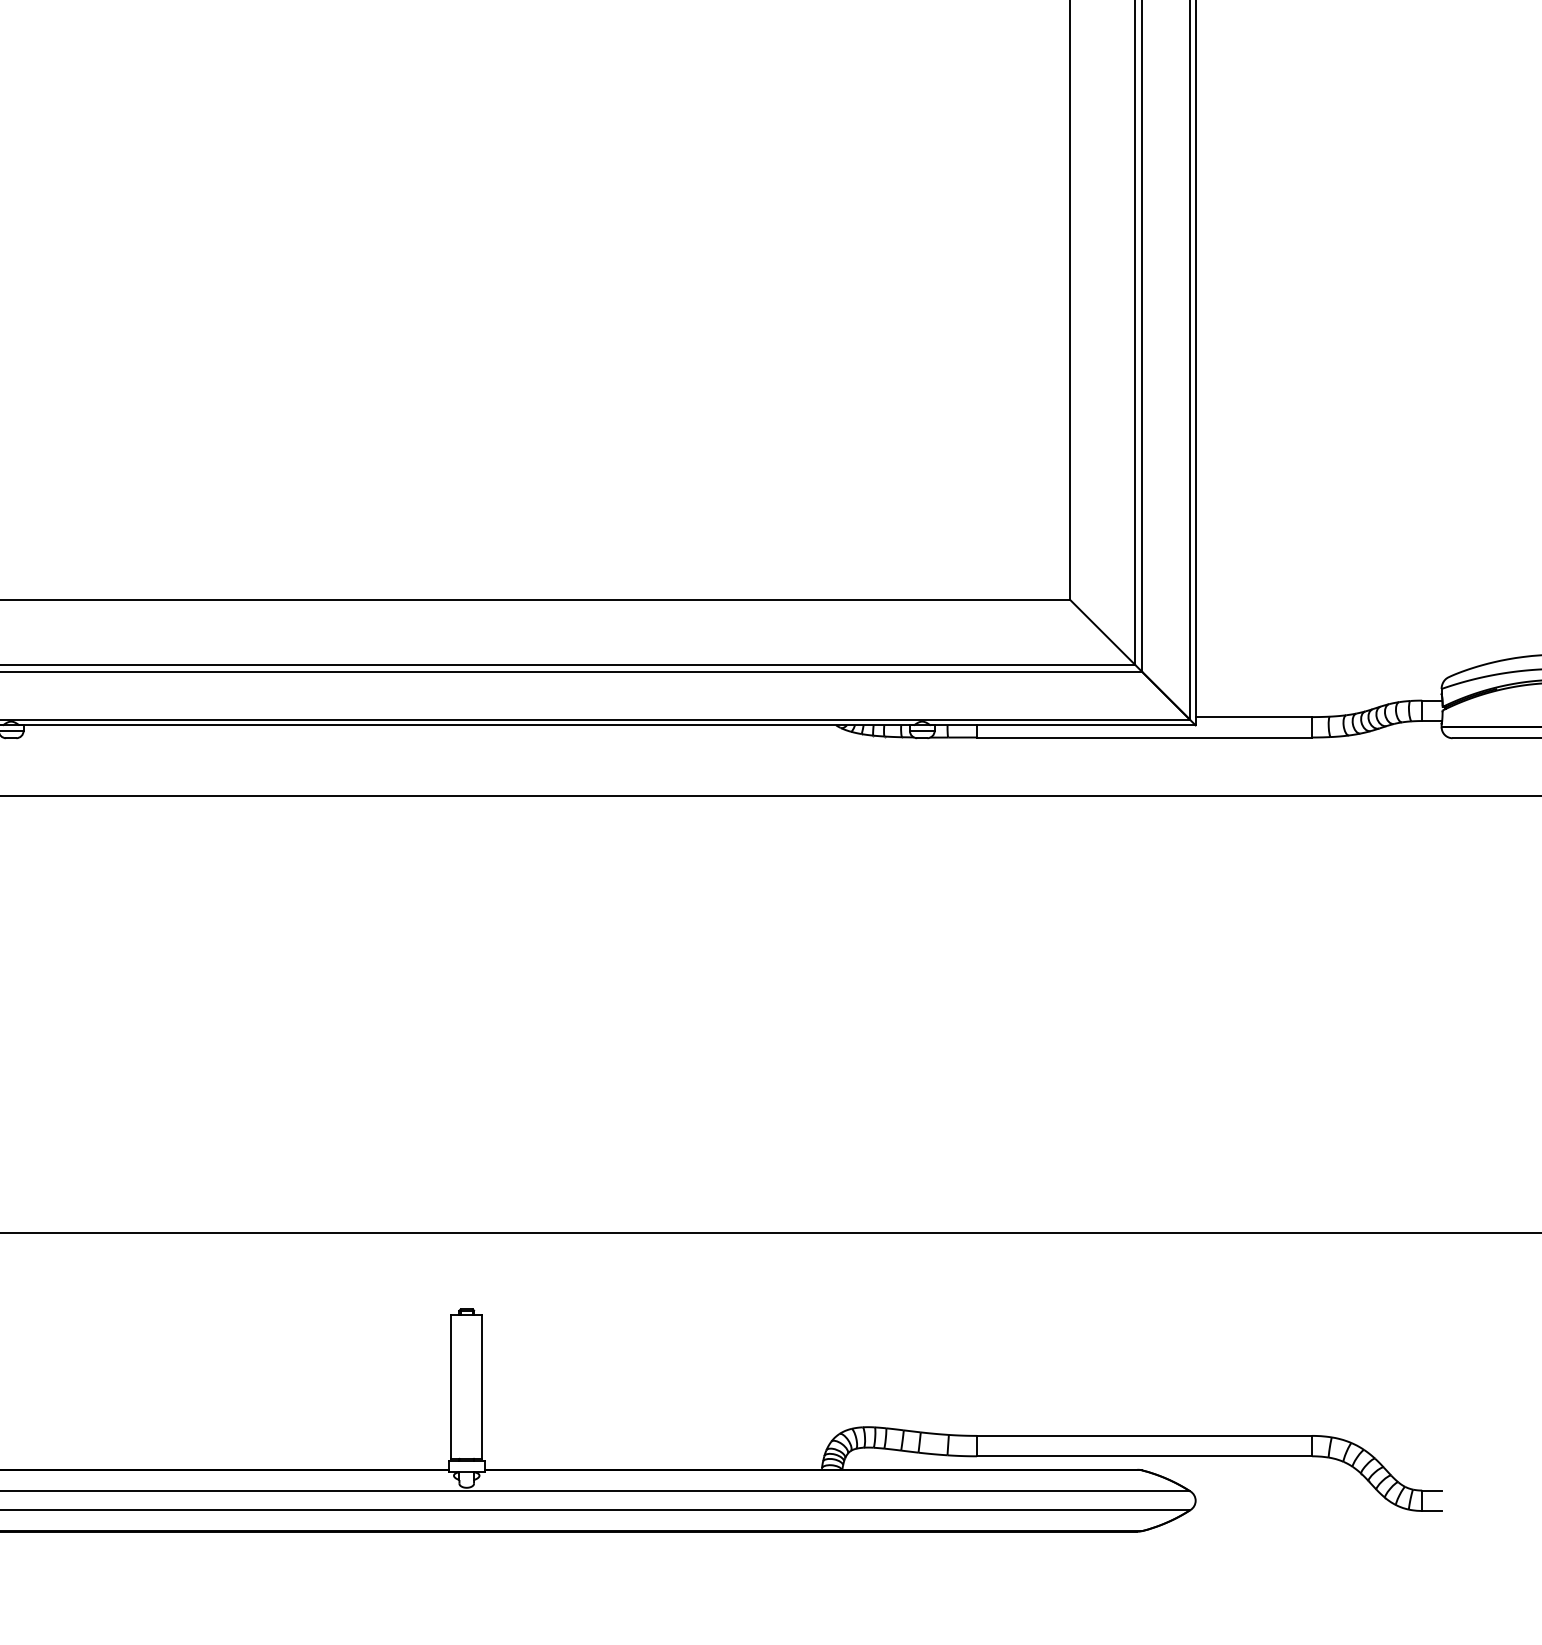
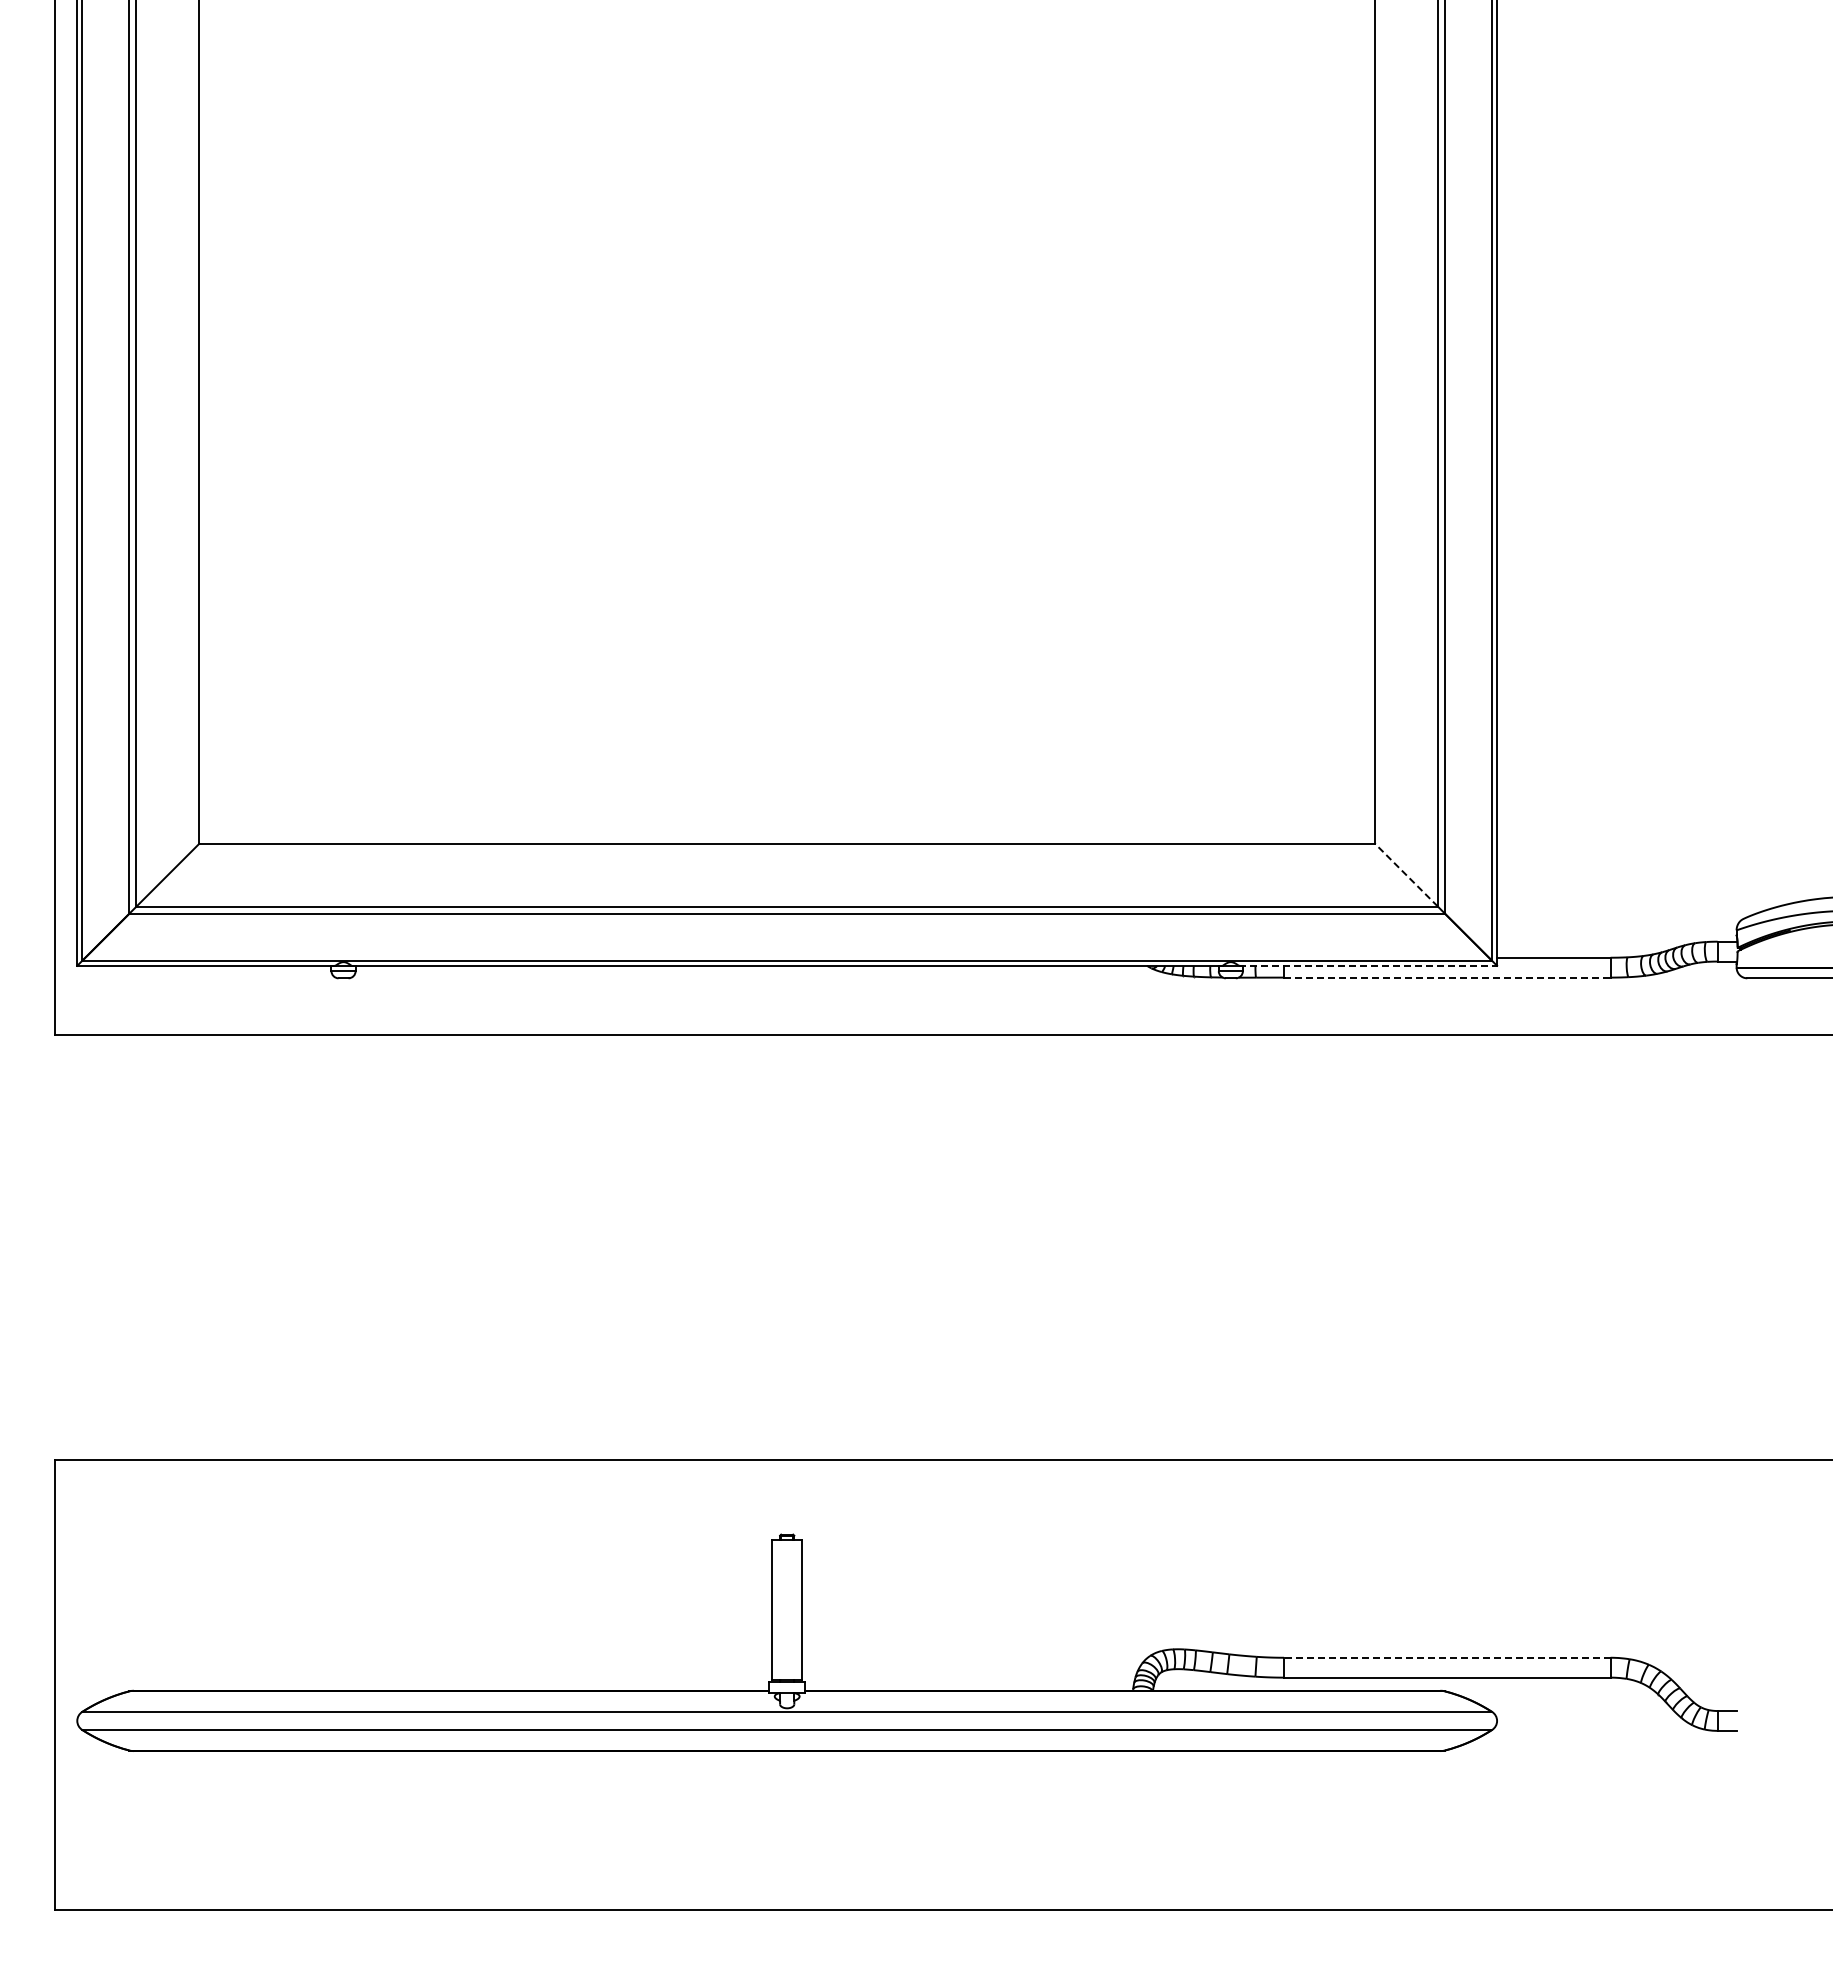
line: (1102, 632) -> (1406, 875), solid -> dashed
line: (1063, 725) -> (1368, 965), solid -> dashed
line: (1144, 737) -> (1447, 977), solid -> dashed
line: (1143, 1435) -> (1446, 1657), solid -> dashed

